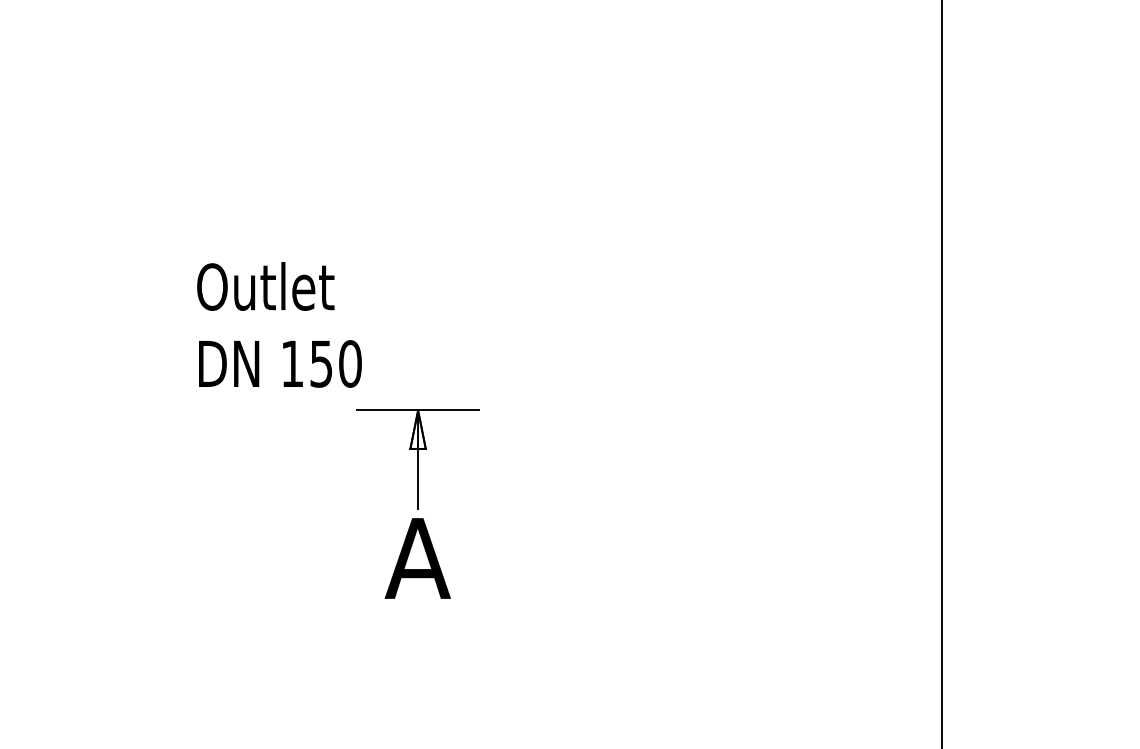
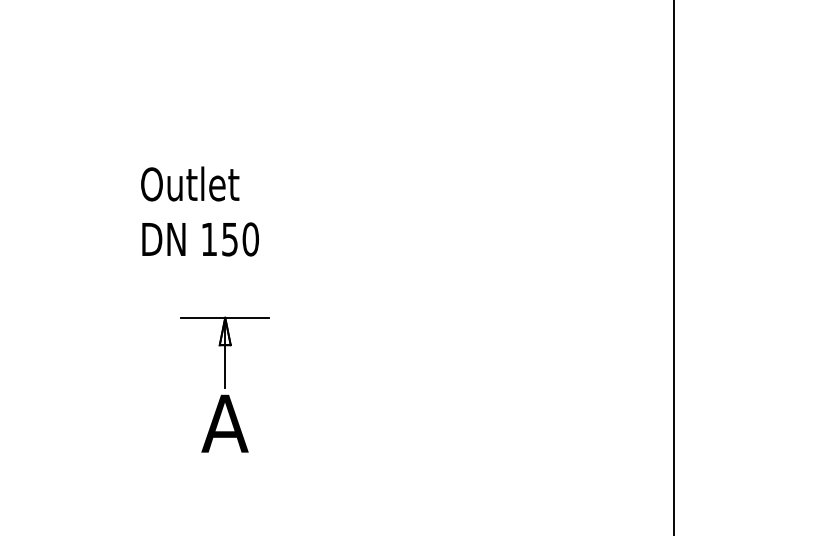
text: (278, 324) -> (199, 211), moved
part: (417, 503) -> (224, 384), moved

